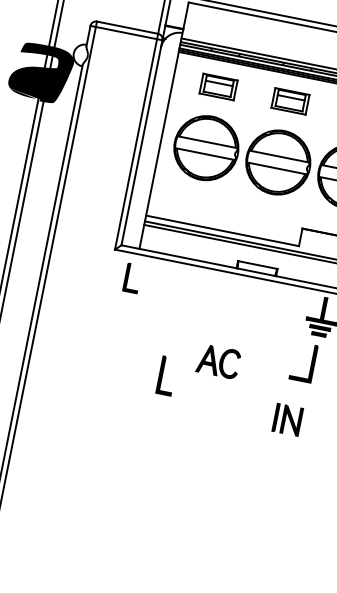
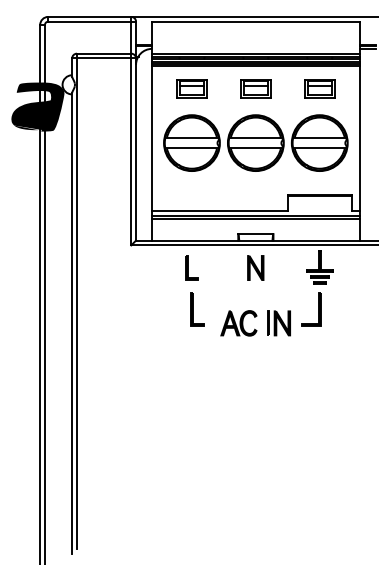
part: (131, 277) -> (191, 267), moved
part: (249, 302) -> (255, 267), added
part: (167, 376) -> (197, 309), moved
part: (287, 419) -> (278, 323), moved

